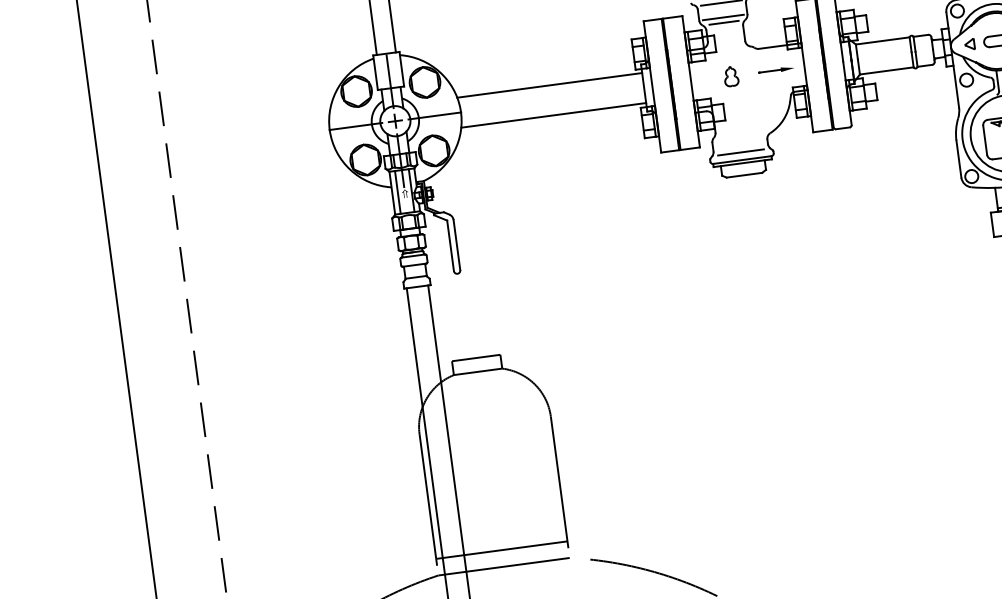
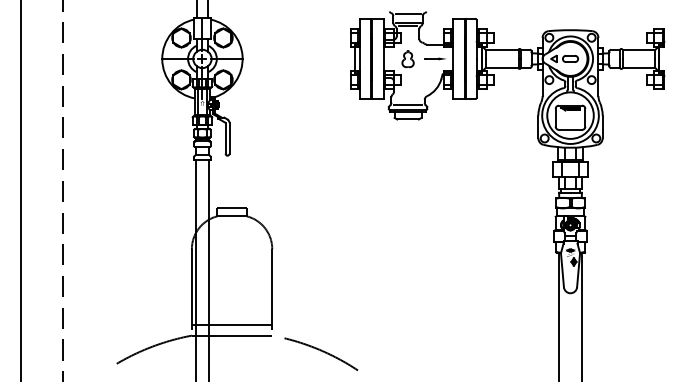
part: (730, 75) -> (407, 58), size x1.4
line: (548, 85) -> (297, 49), removed
line: (552, 116) -> (297, 68), removed

